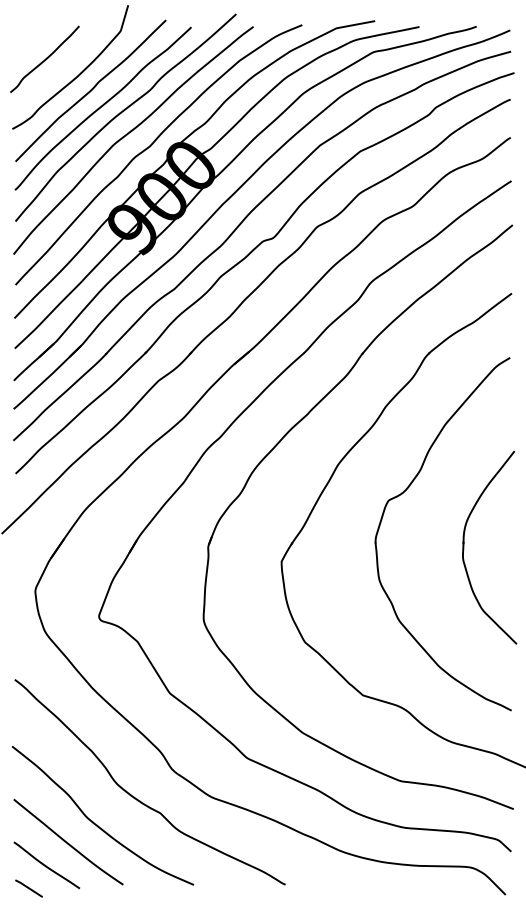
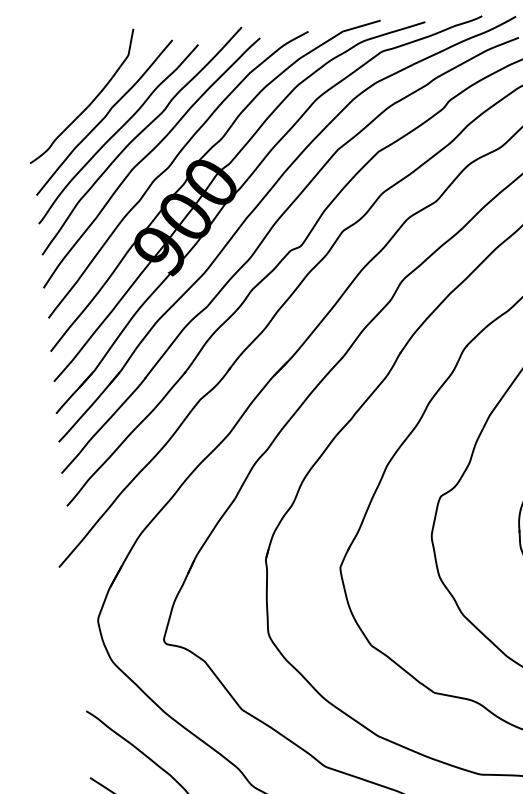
curve: (45, 58) -> (56, 89), removed

